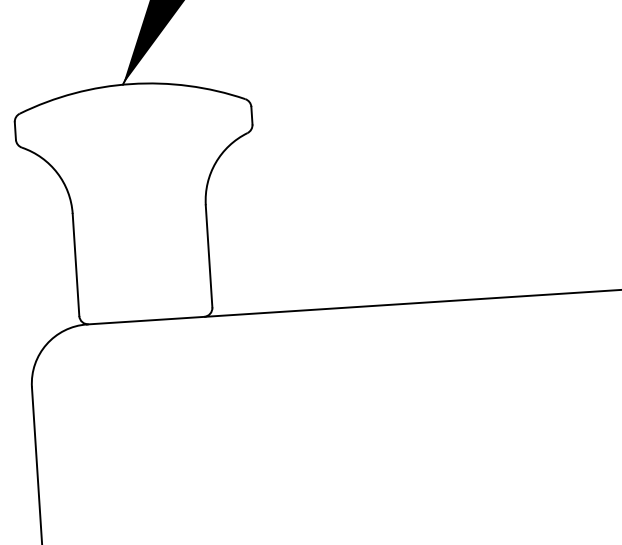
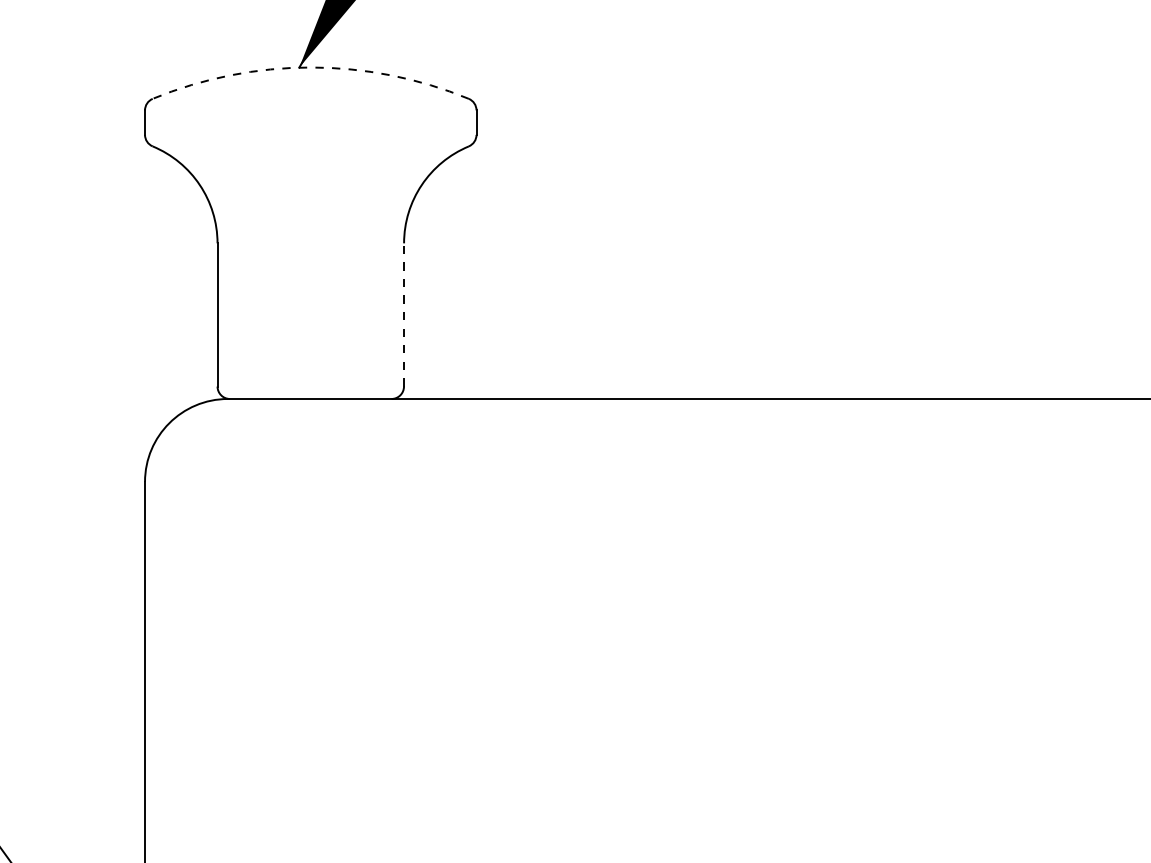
arc: (130, 84) -> (310, 67), solid -> dashed
line: (209, 256) -> (404, 314), solid -> dashed

